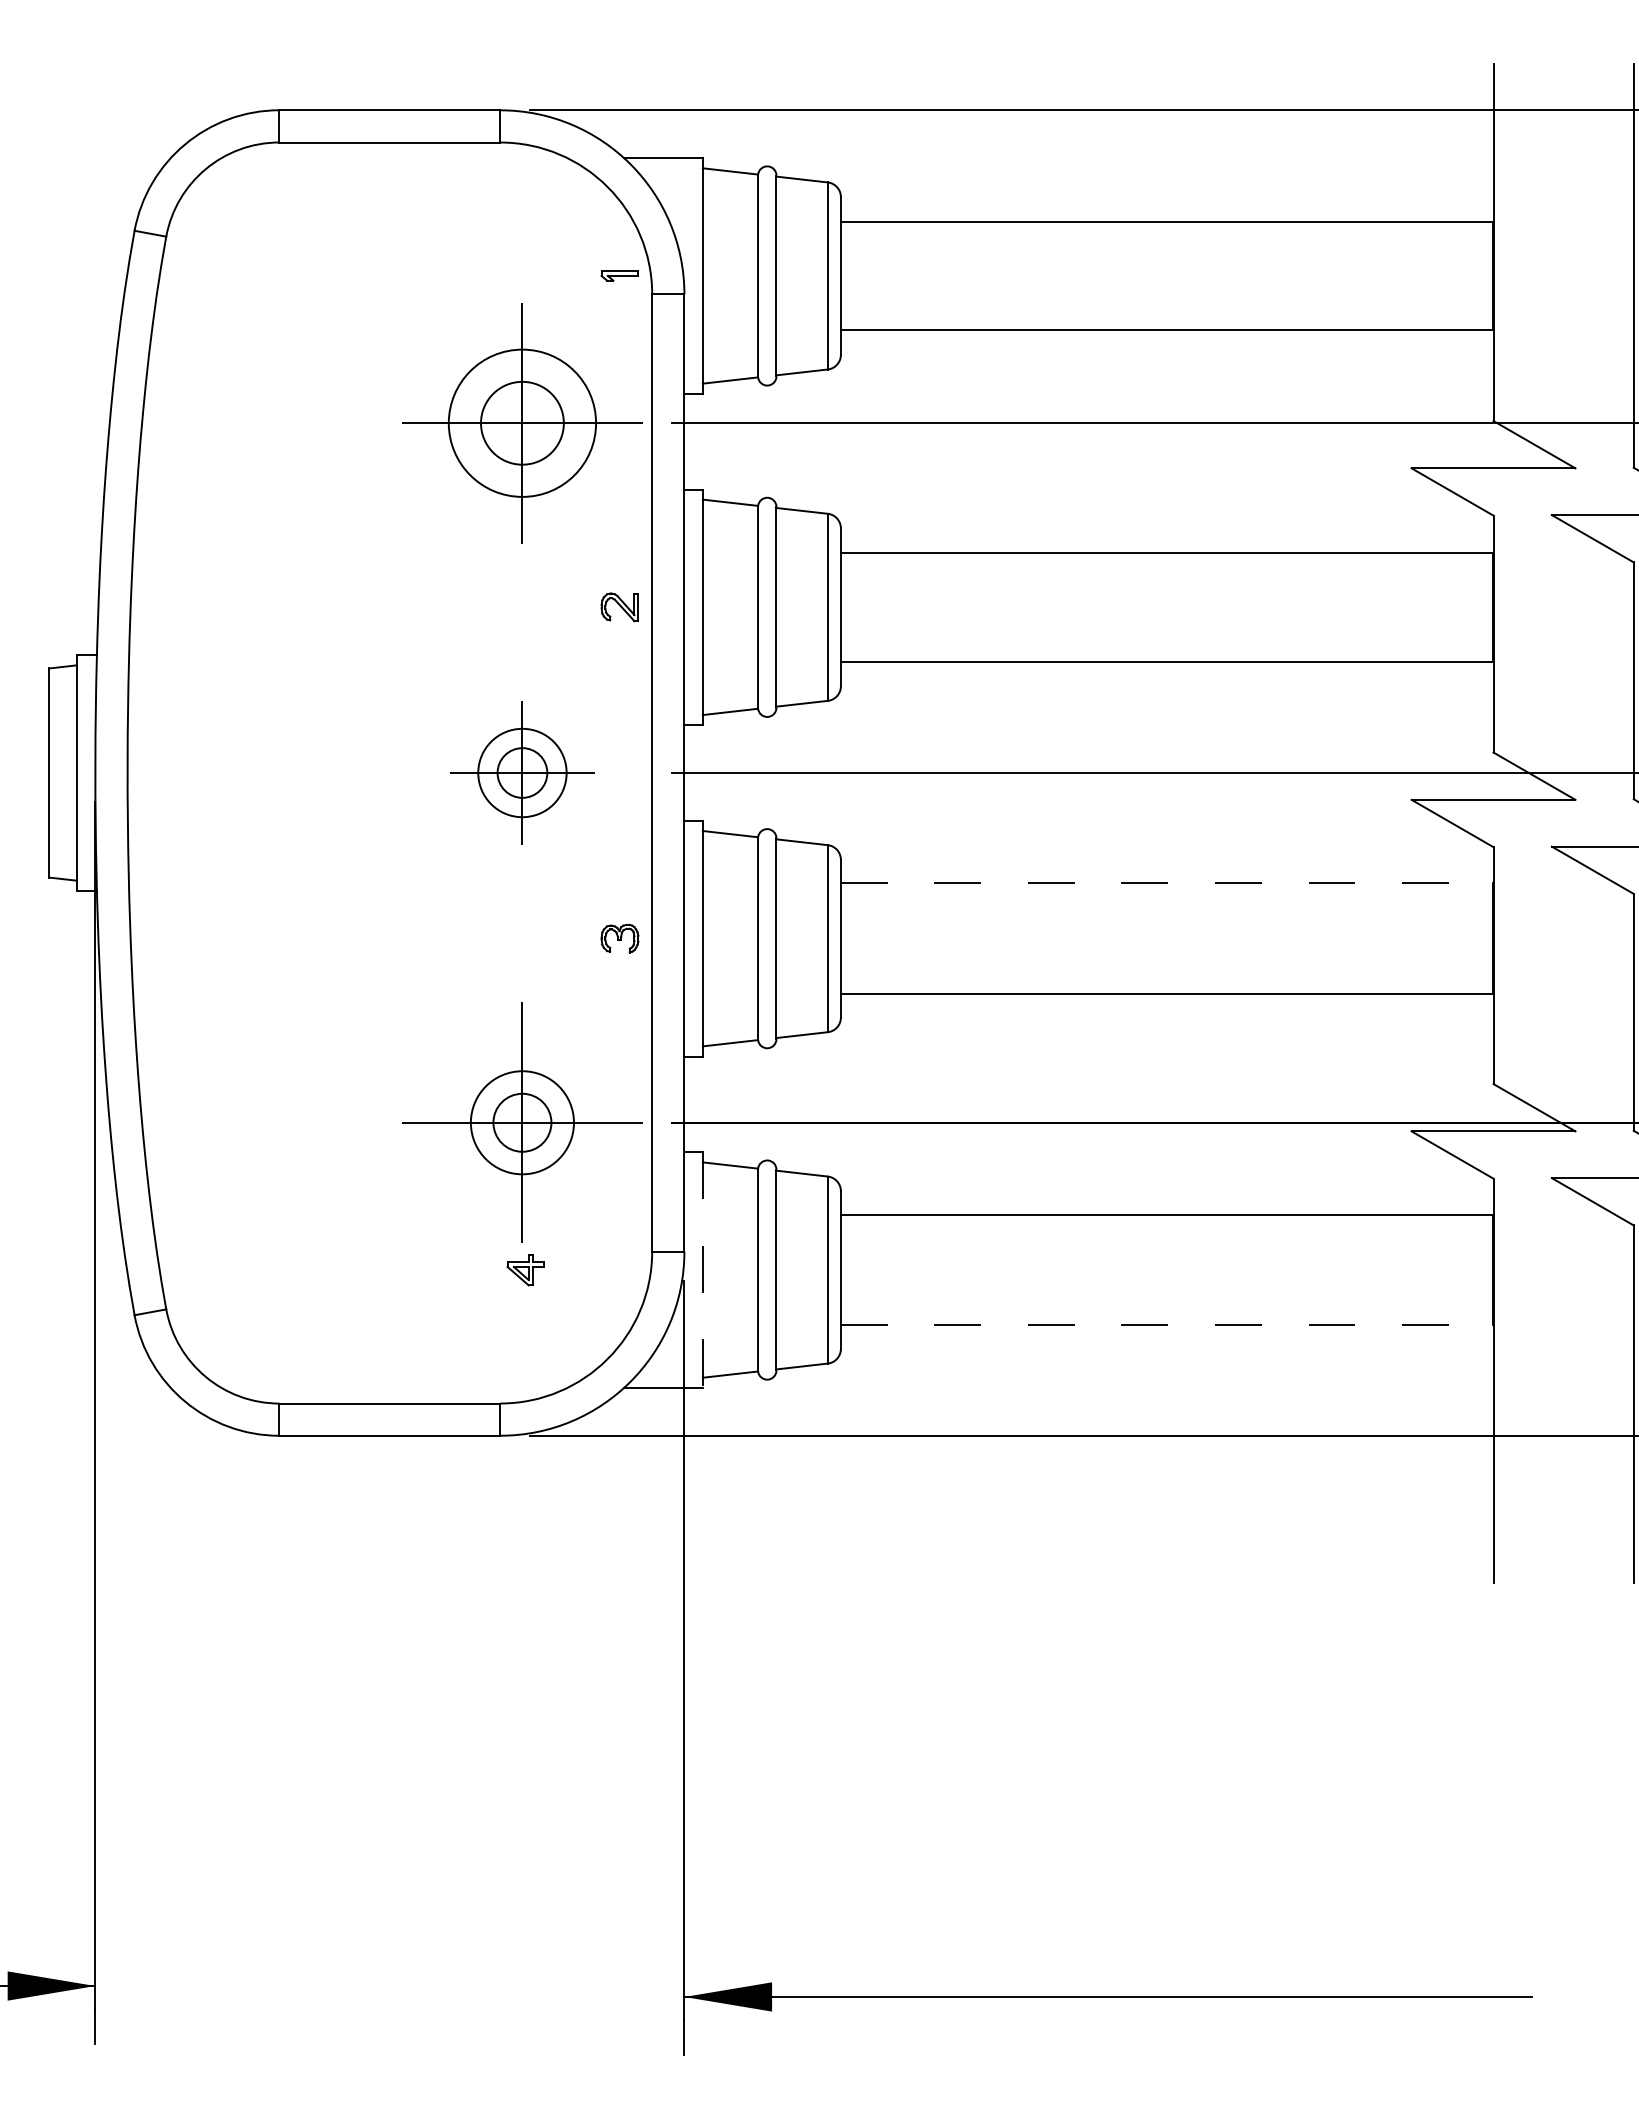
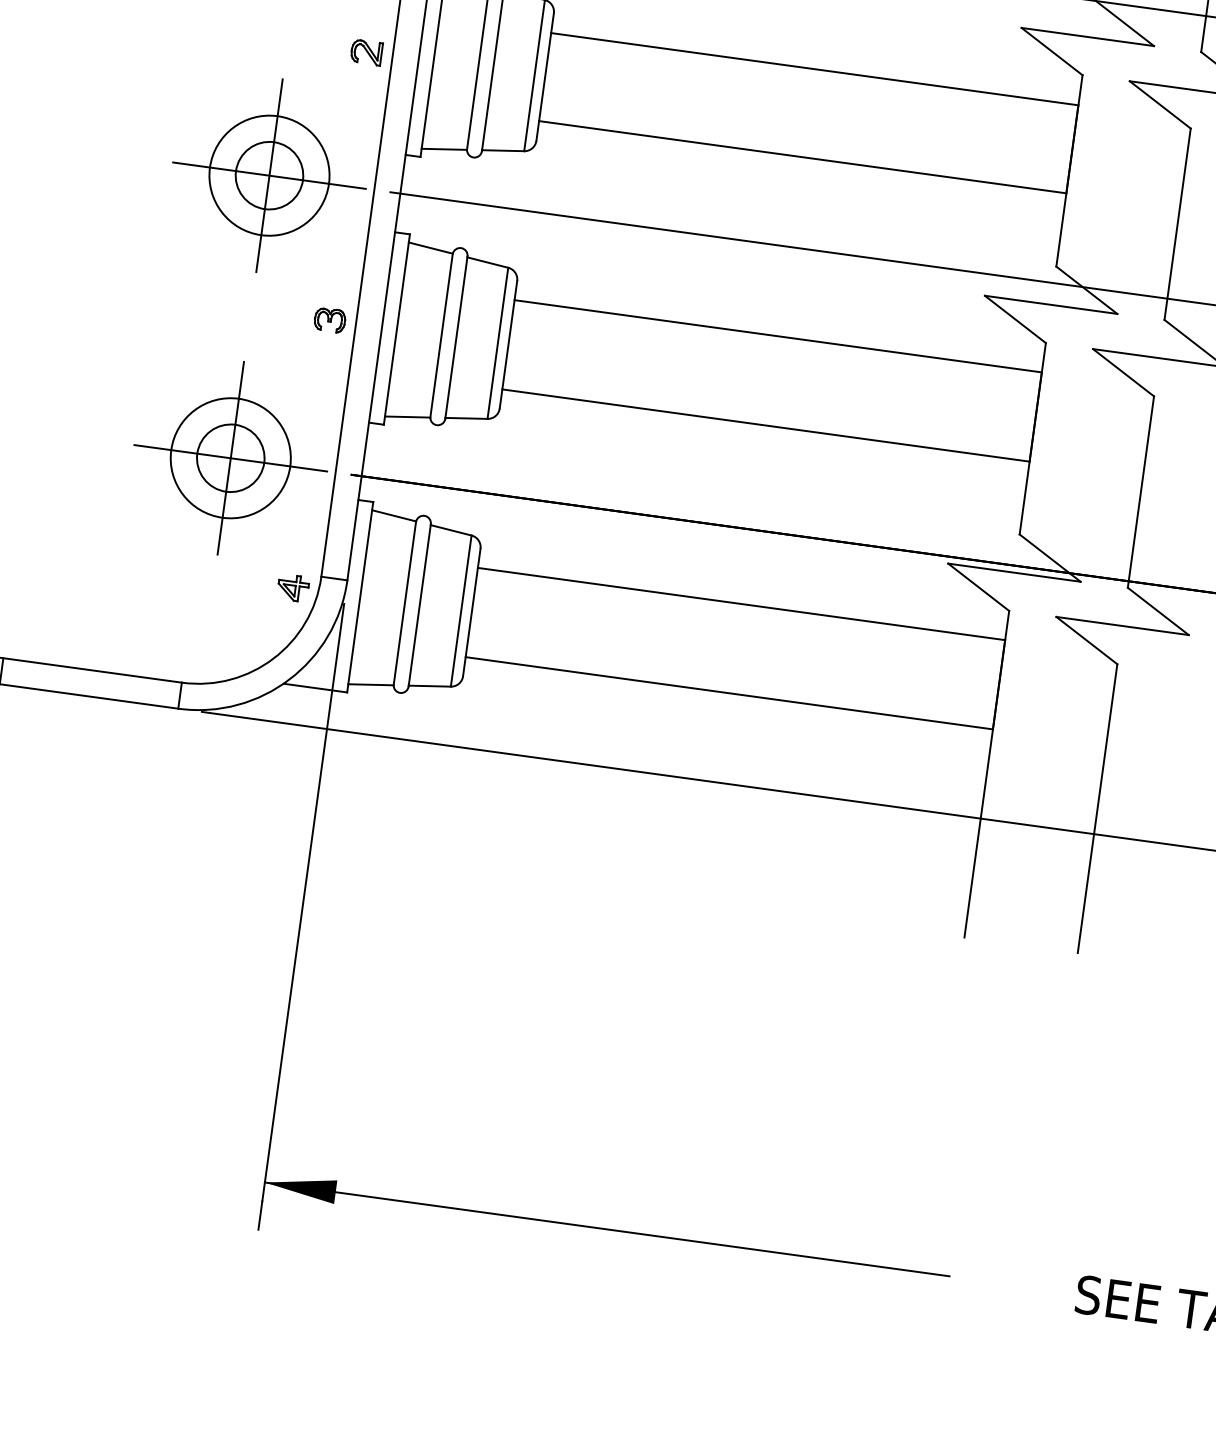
part: (522, 772) -> (269, 175), size x1.67
line: (1167, 883) -> (778, 336), dashed -> solid
circle: (522, 1122) -> (230, 458), size x1.43
circle: (522, 1122) -> (230, 458), size x1.43
part: (525, 1270) -> (292, 588), moved
line: (702, 1270) -> (359, 597), dashed -> solid
line: (1167, 1325) -> (729, 693), dashed -> solid

